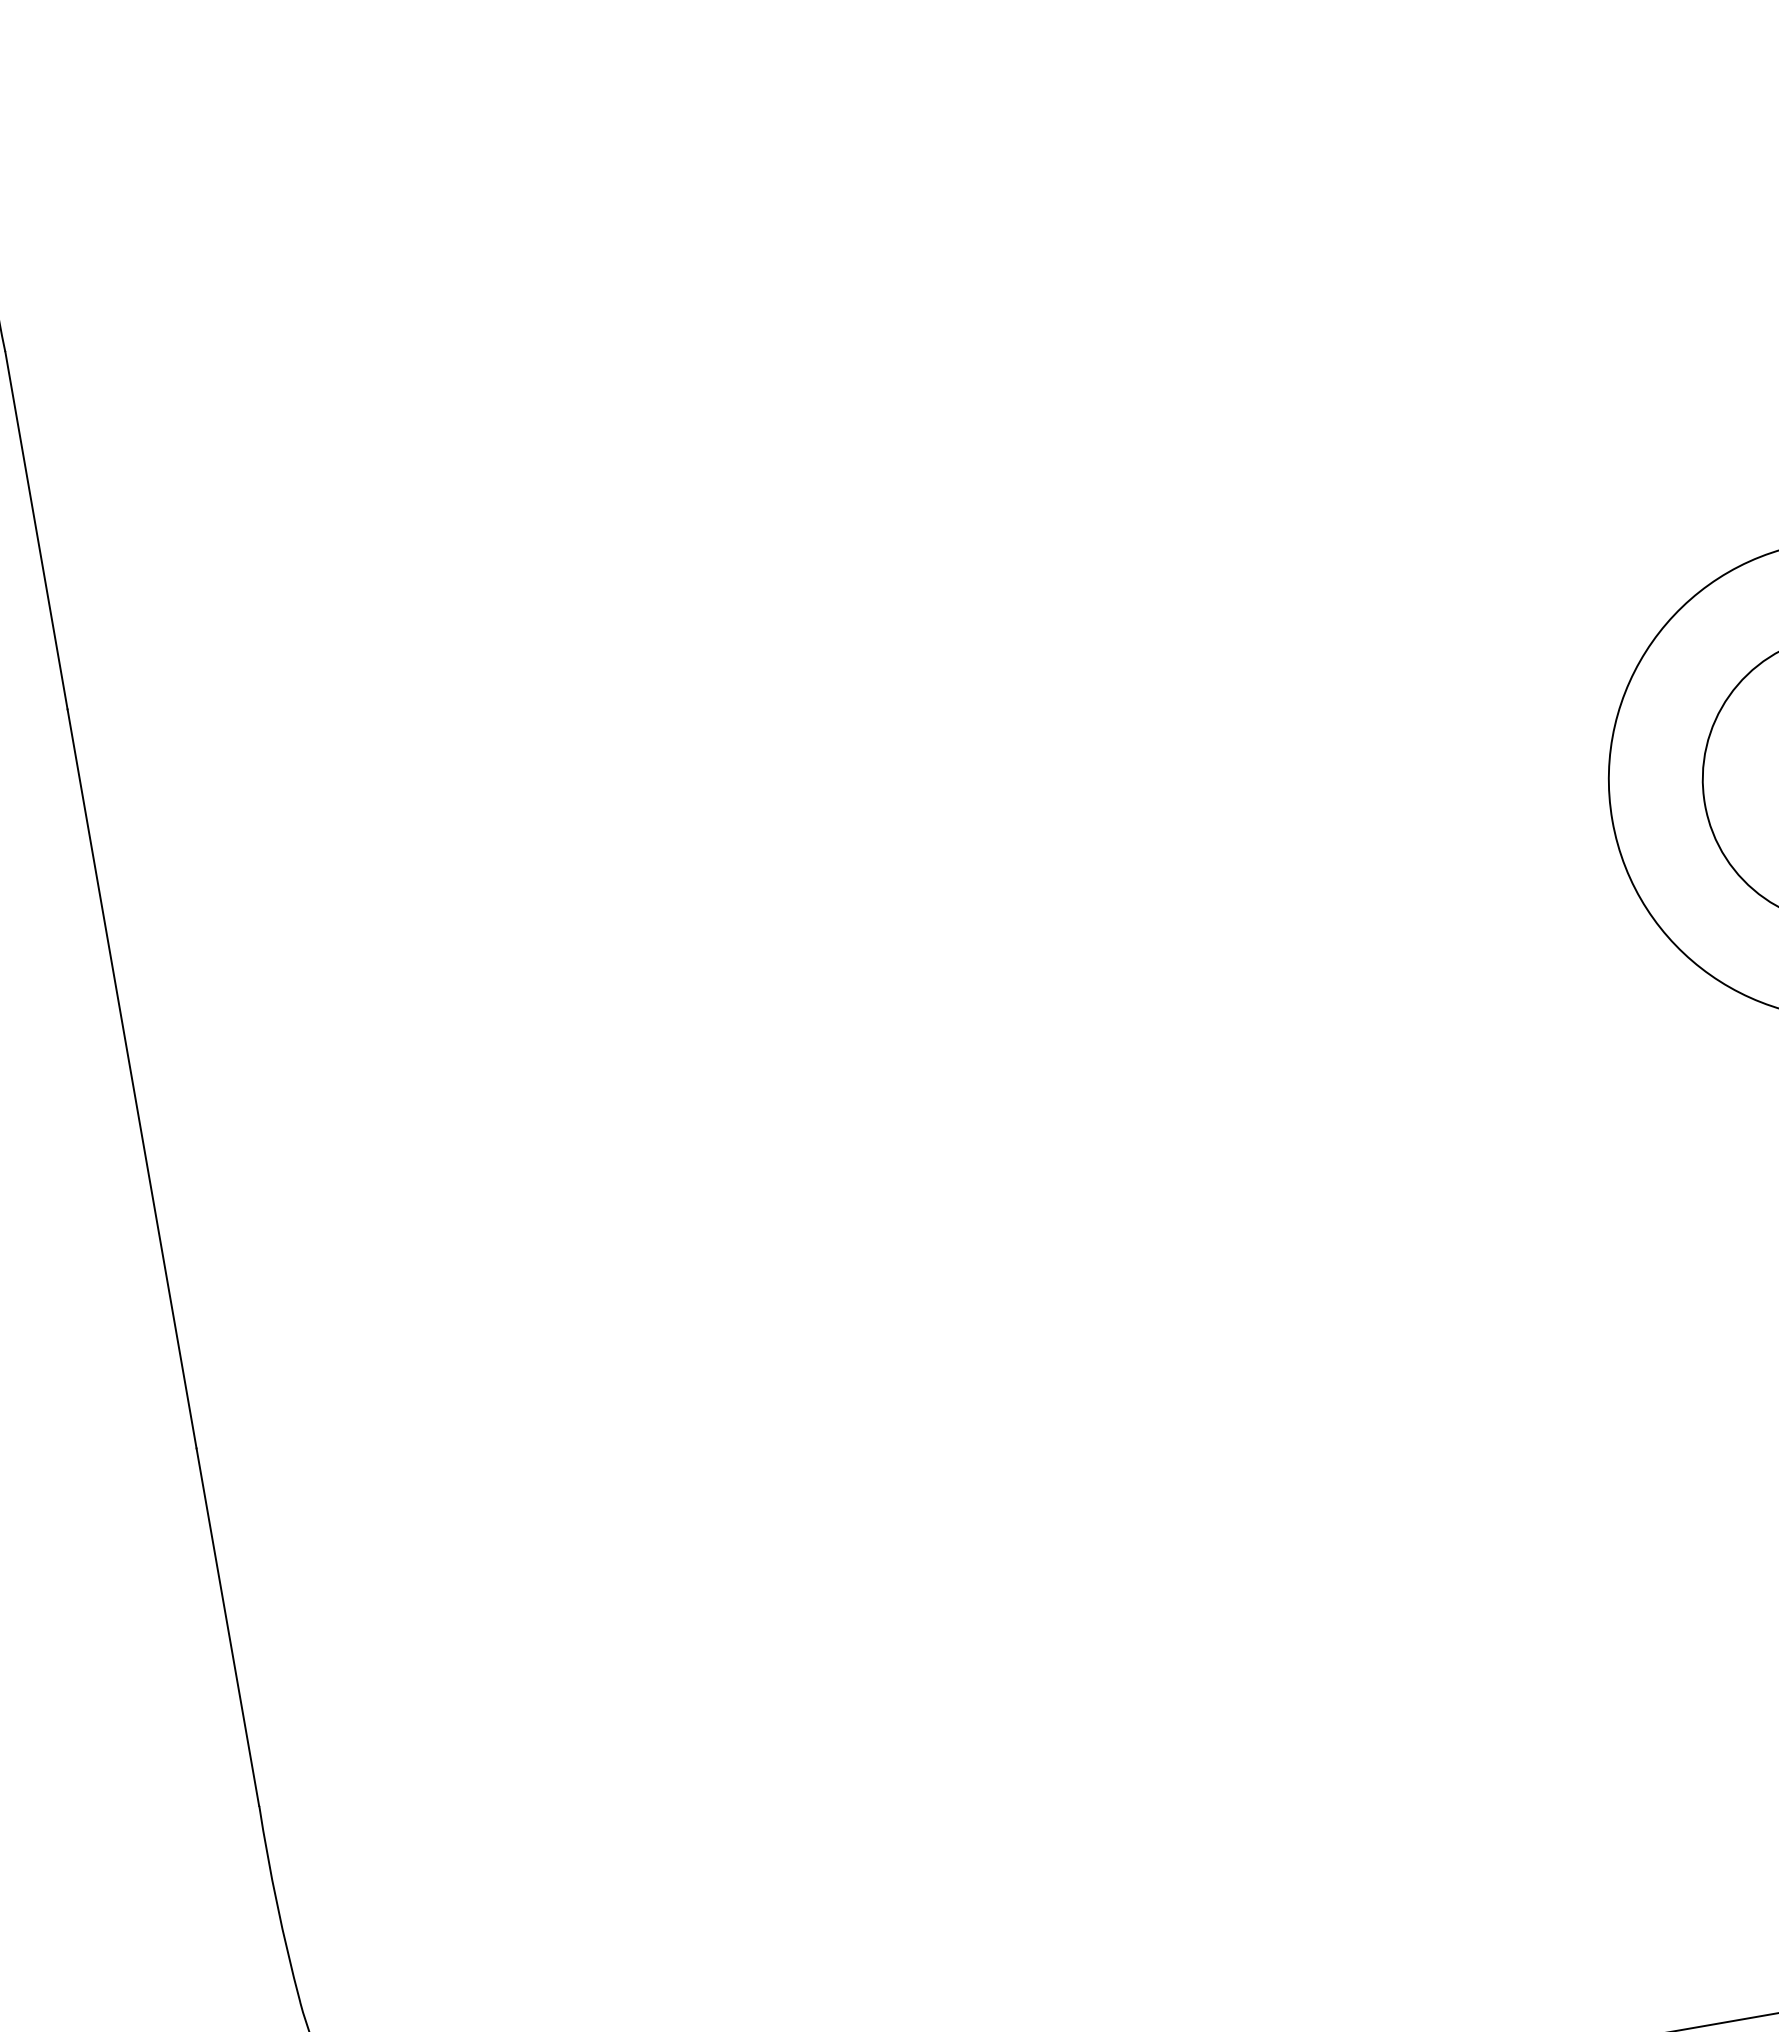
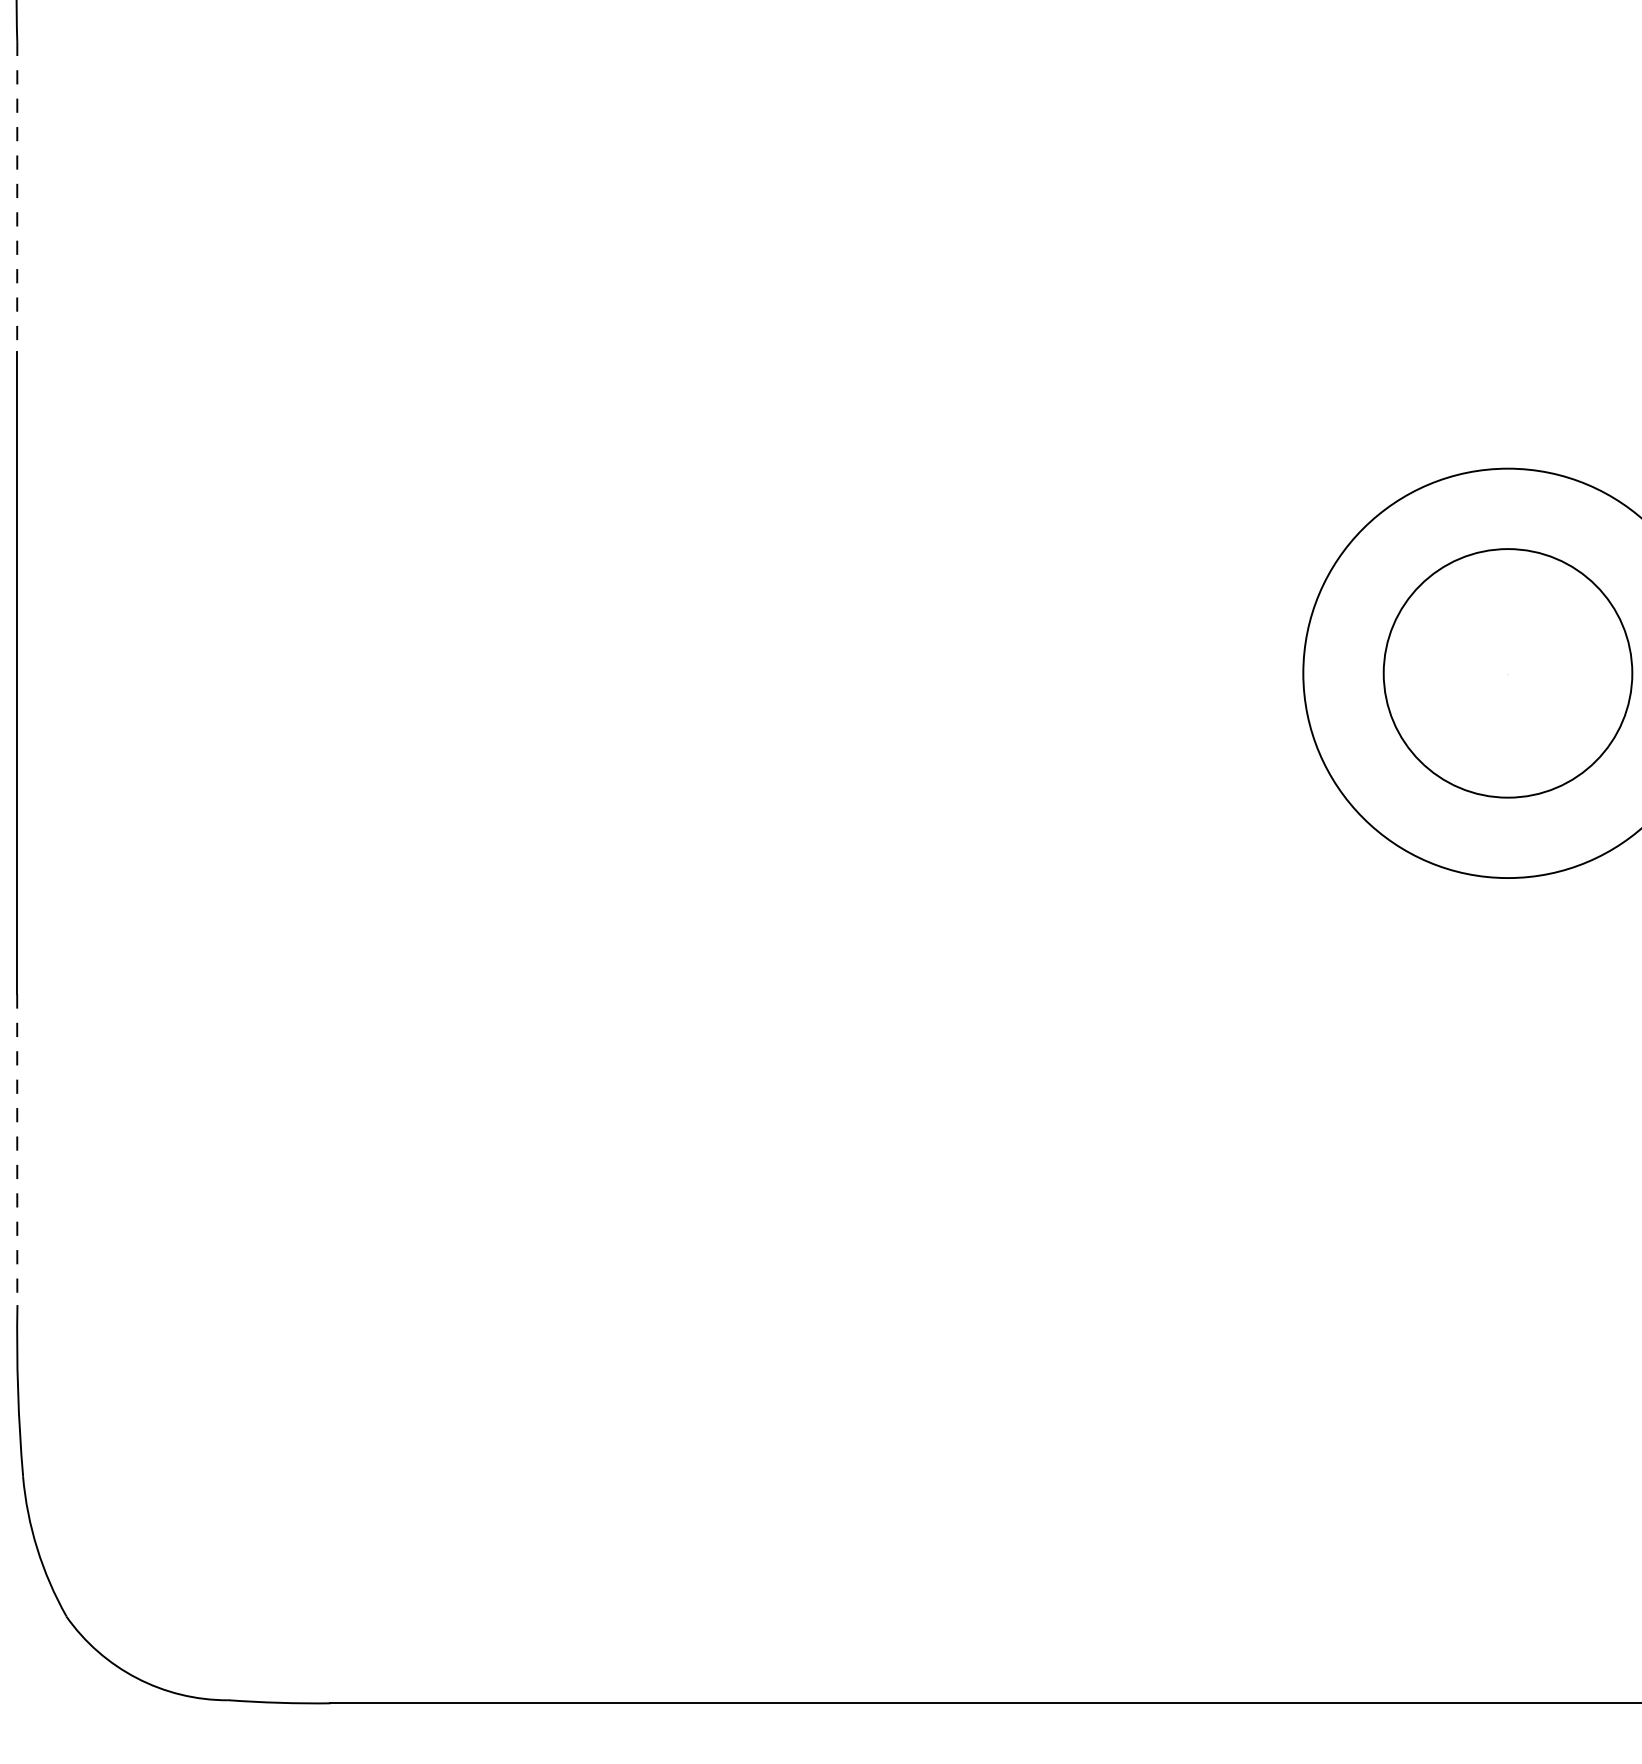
line: (36, 531) -> (17, 197), solid -> dashed
line: (228, 1628) -> (17, 1150), solid -> dashed

